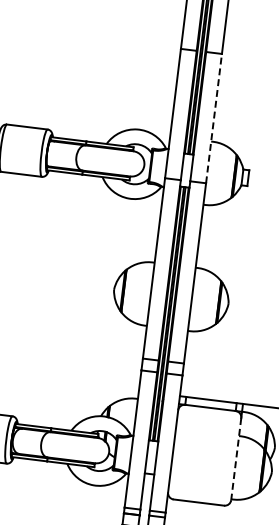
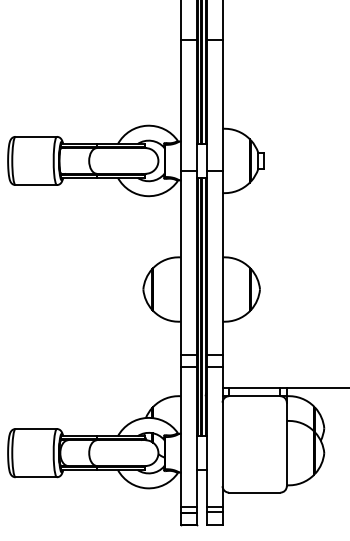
line: (213, 118) -> (222, 105), dashed -> solid
line: (235, 459) -> (286, 444), dashed -> solid

